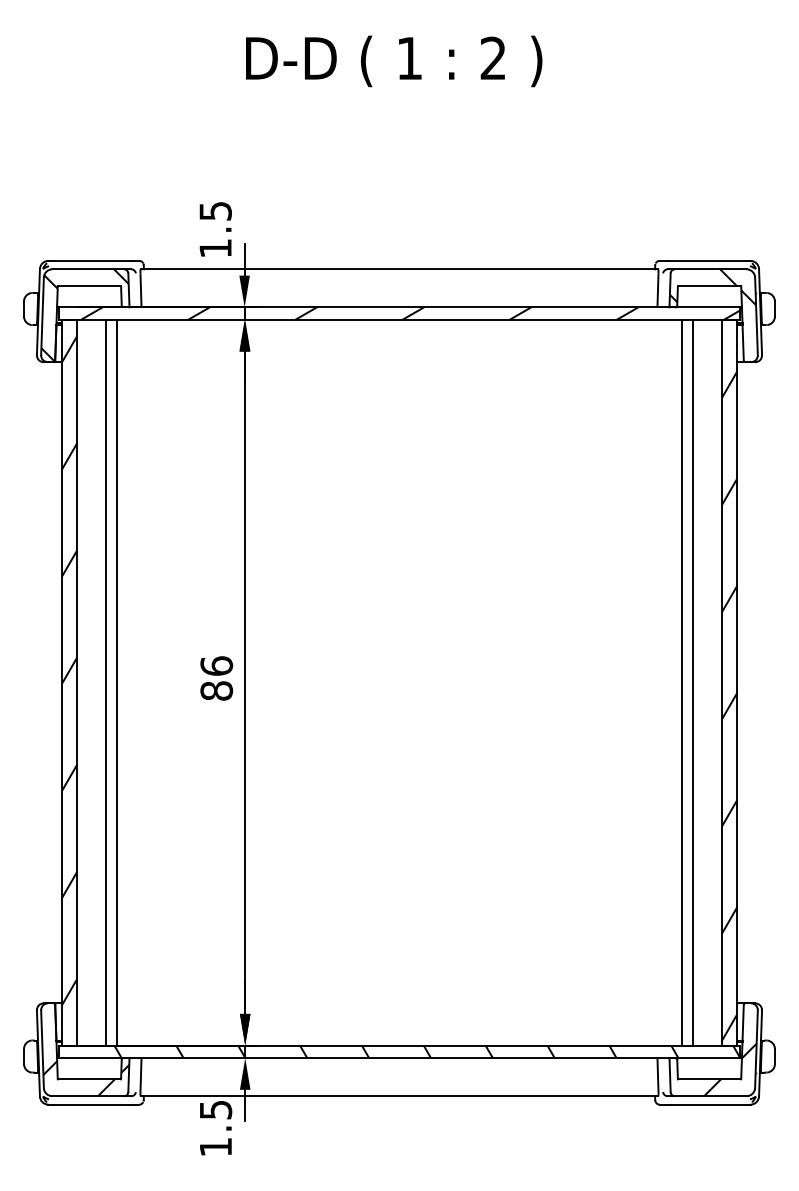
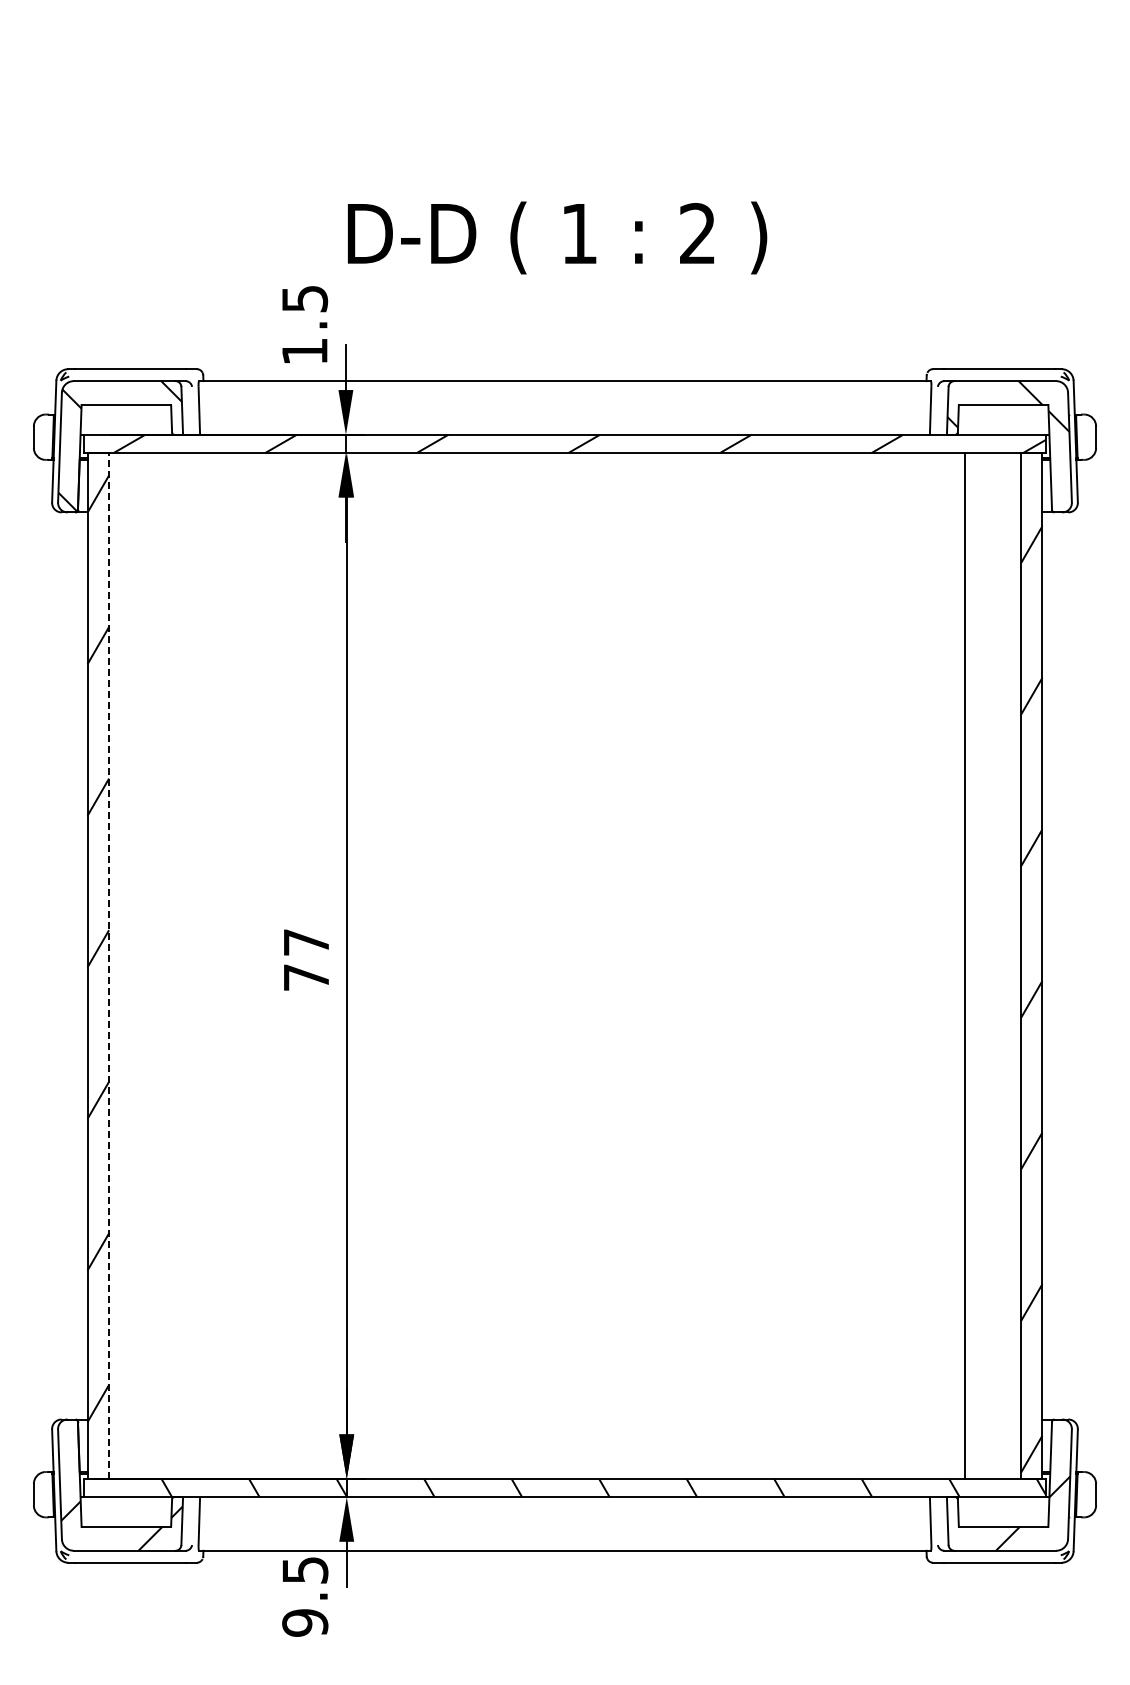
text: (394, 61) -> (557, 237), moved
text: (216, 678) -> (306, 959), 86 -> 77
line: (77, 682) -> (109, 965), solid -> dashed
line: (105, 682) -> (149, 965), removed
line: (117, 682) -> (165, 965), removed
line: (693, 682) -> (980, 965), removed
text: (216, 1146) -> (305, 1622), 1.5 -> 9.5

